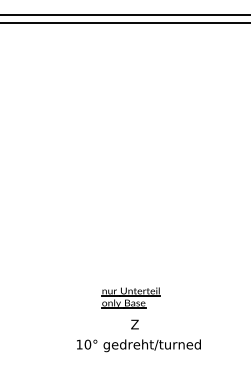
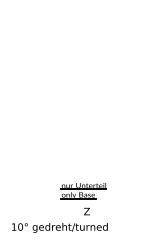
text: (138, 345) -> (59, 227), moved

